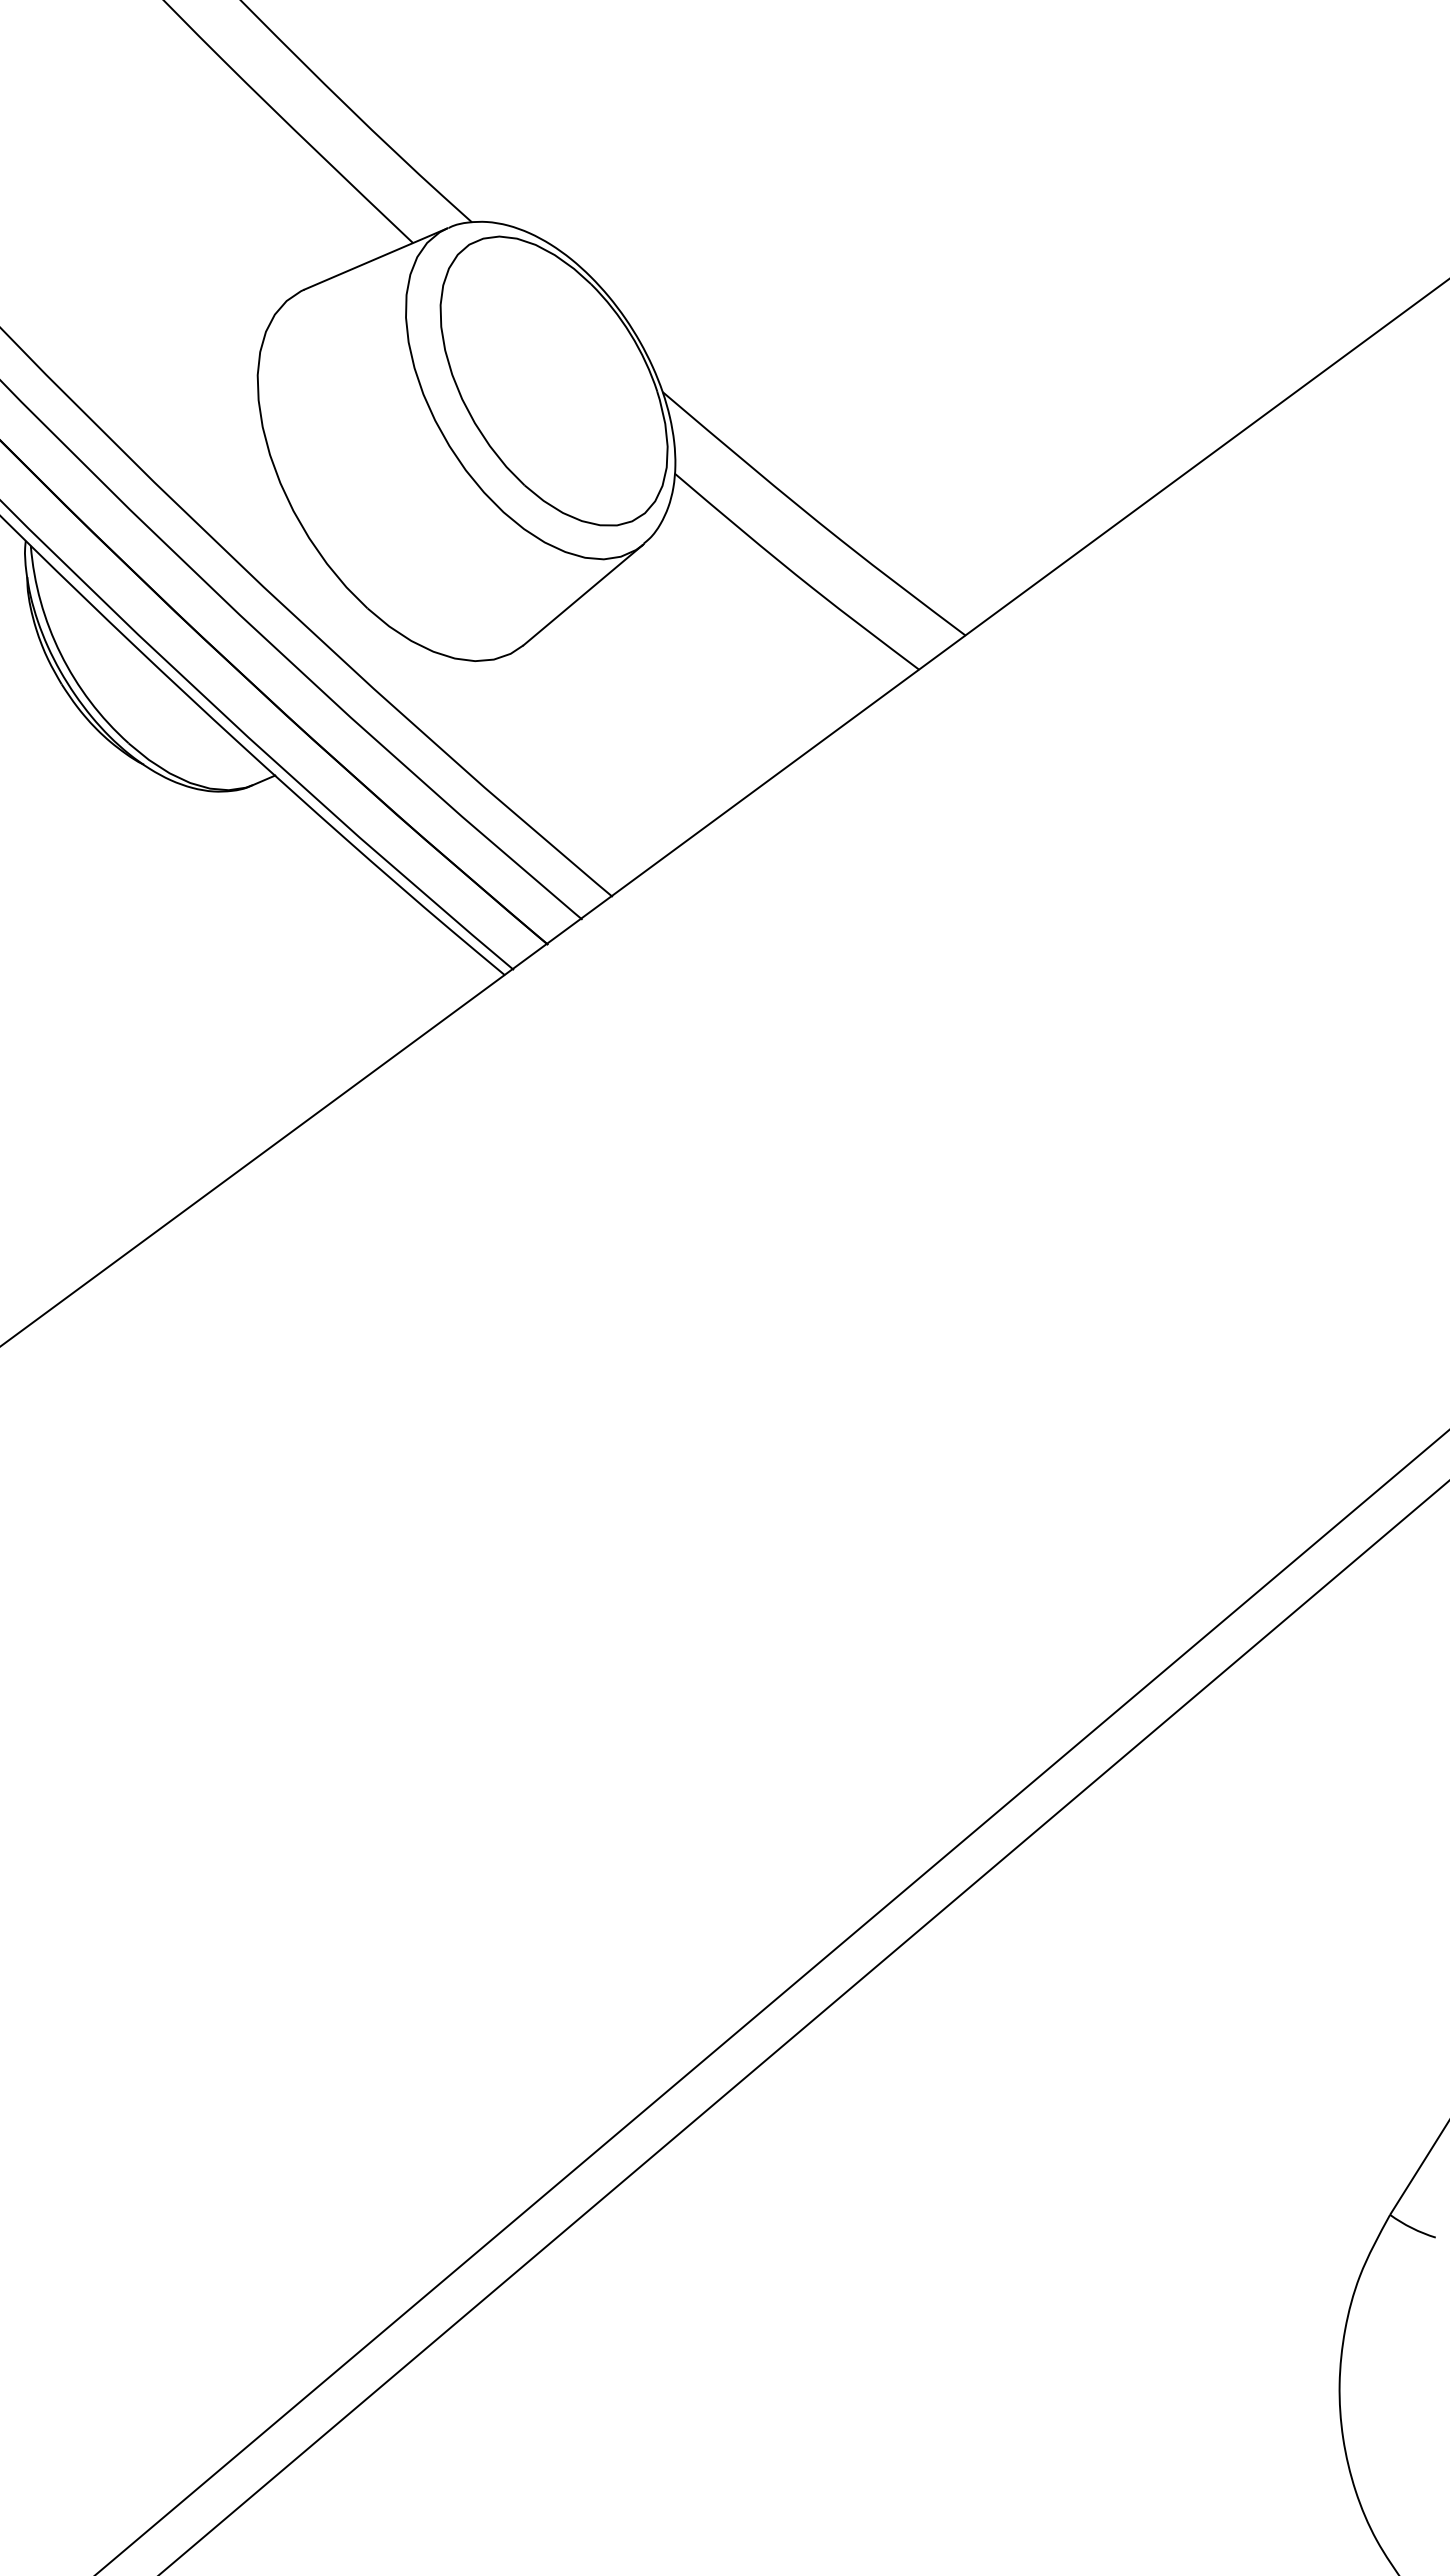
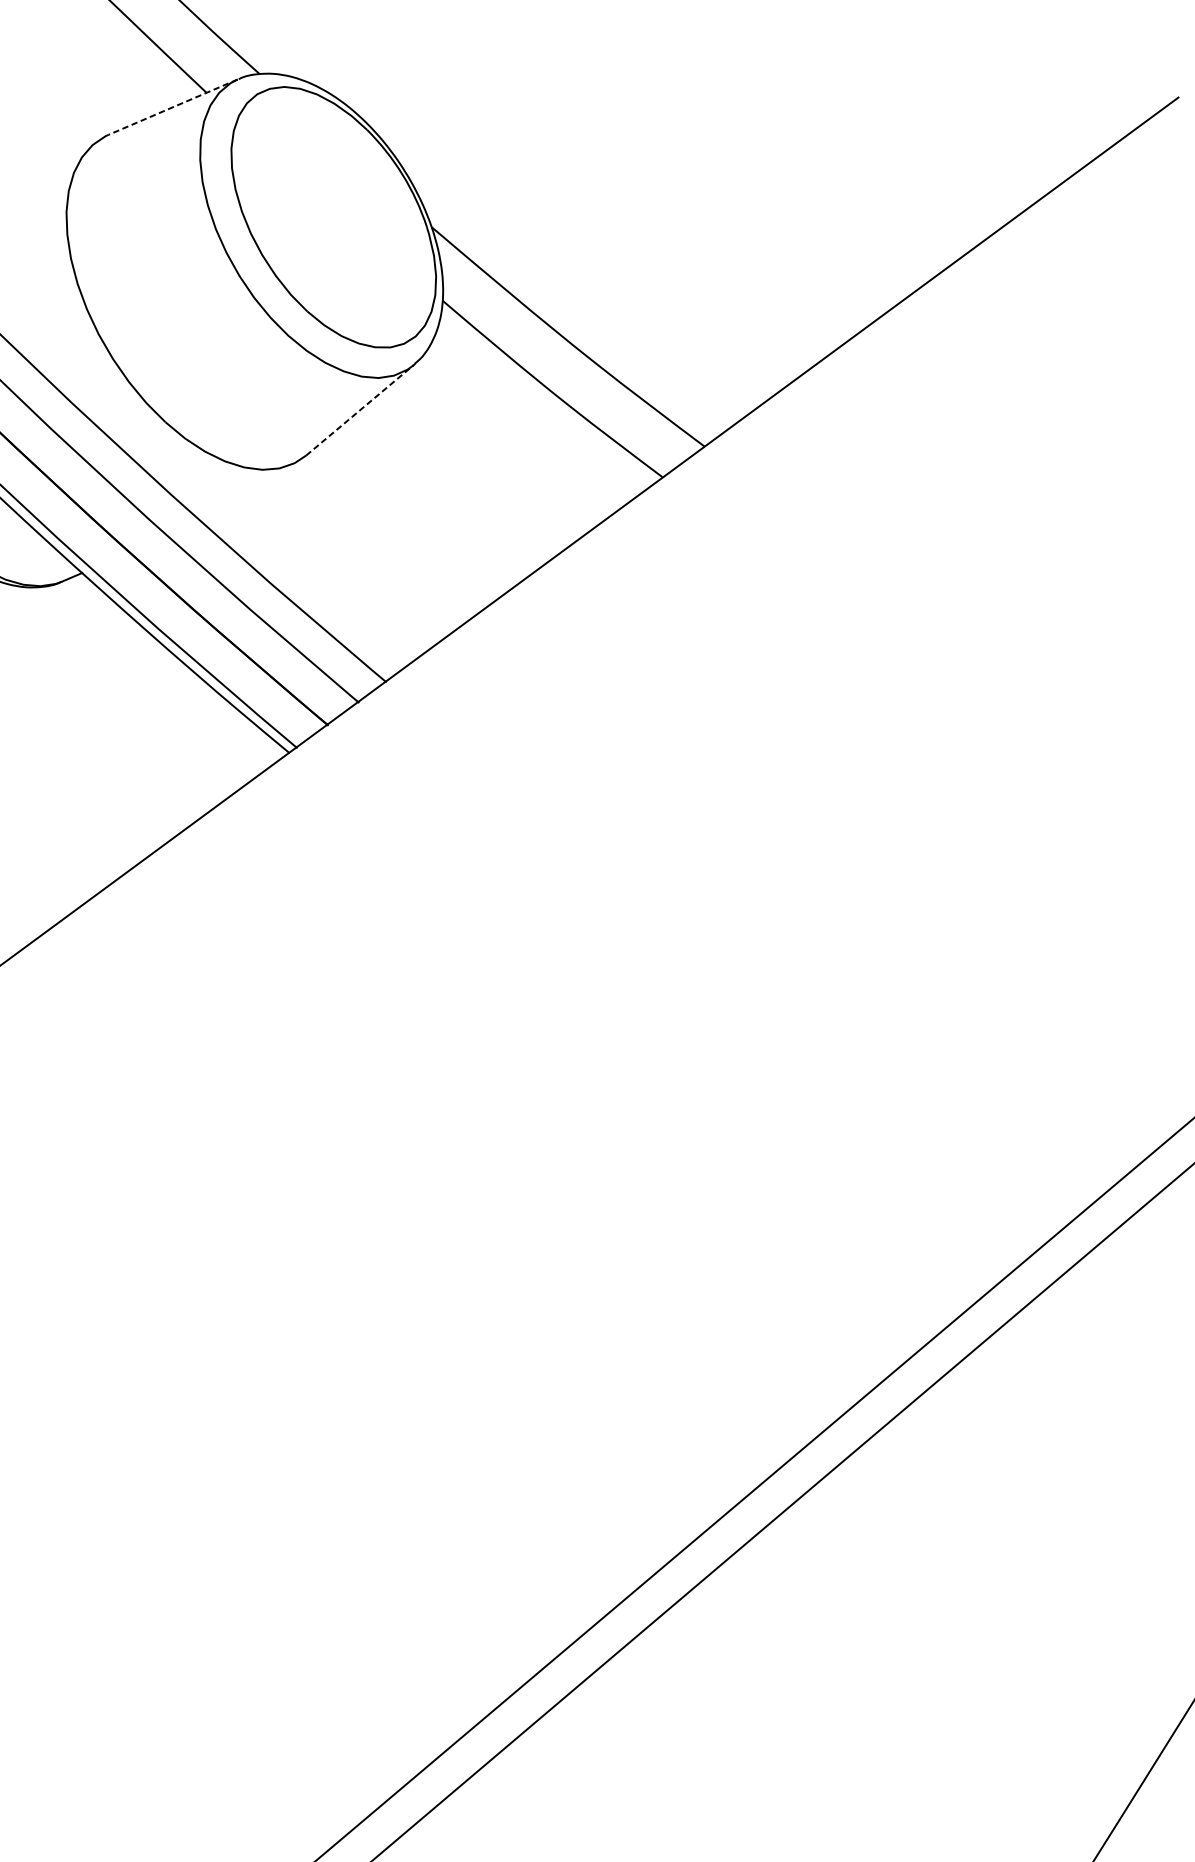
line: (376, 258) -> (173, 106), solid -> dashed
line: (583, 595) -> (360, 410), solid -> dashed

